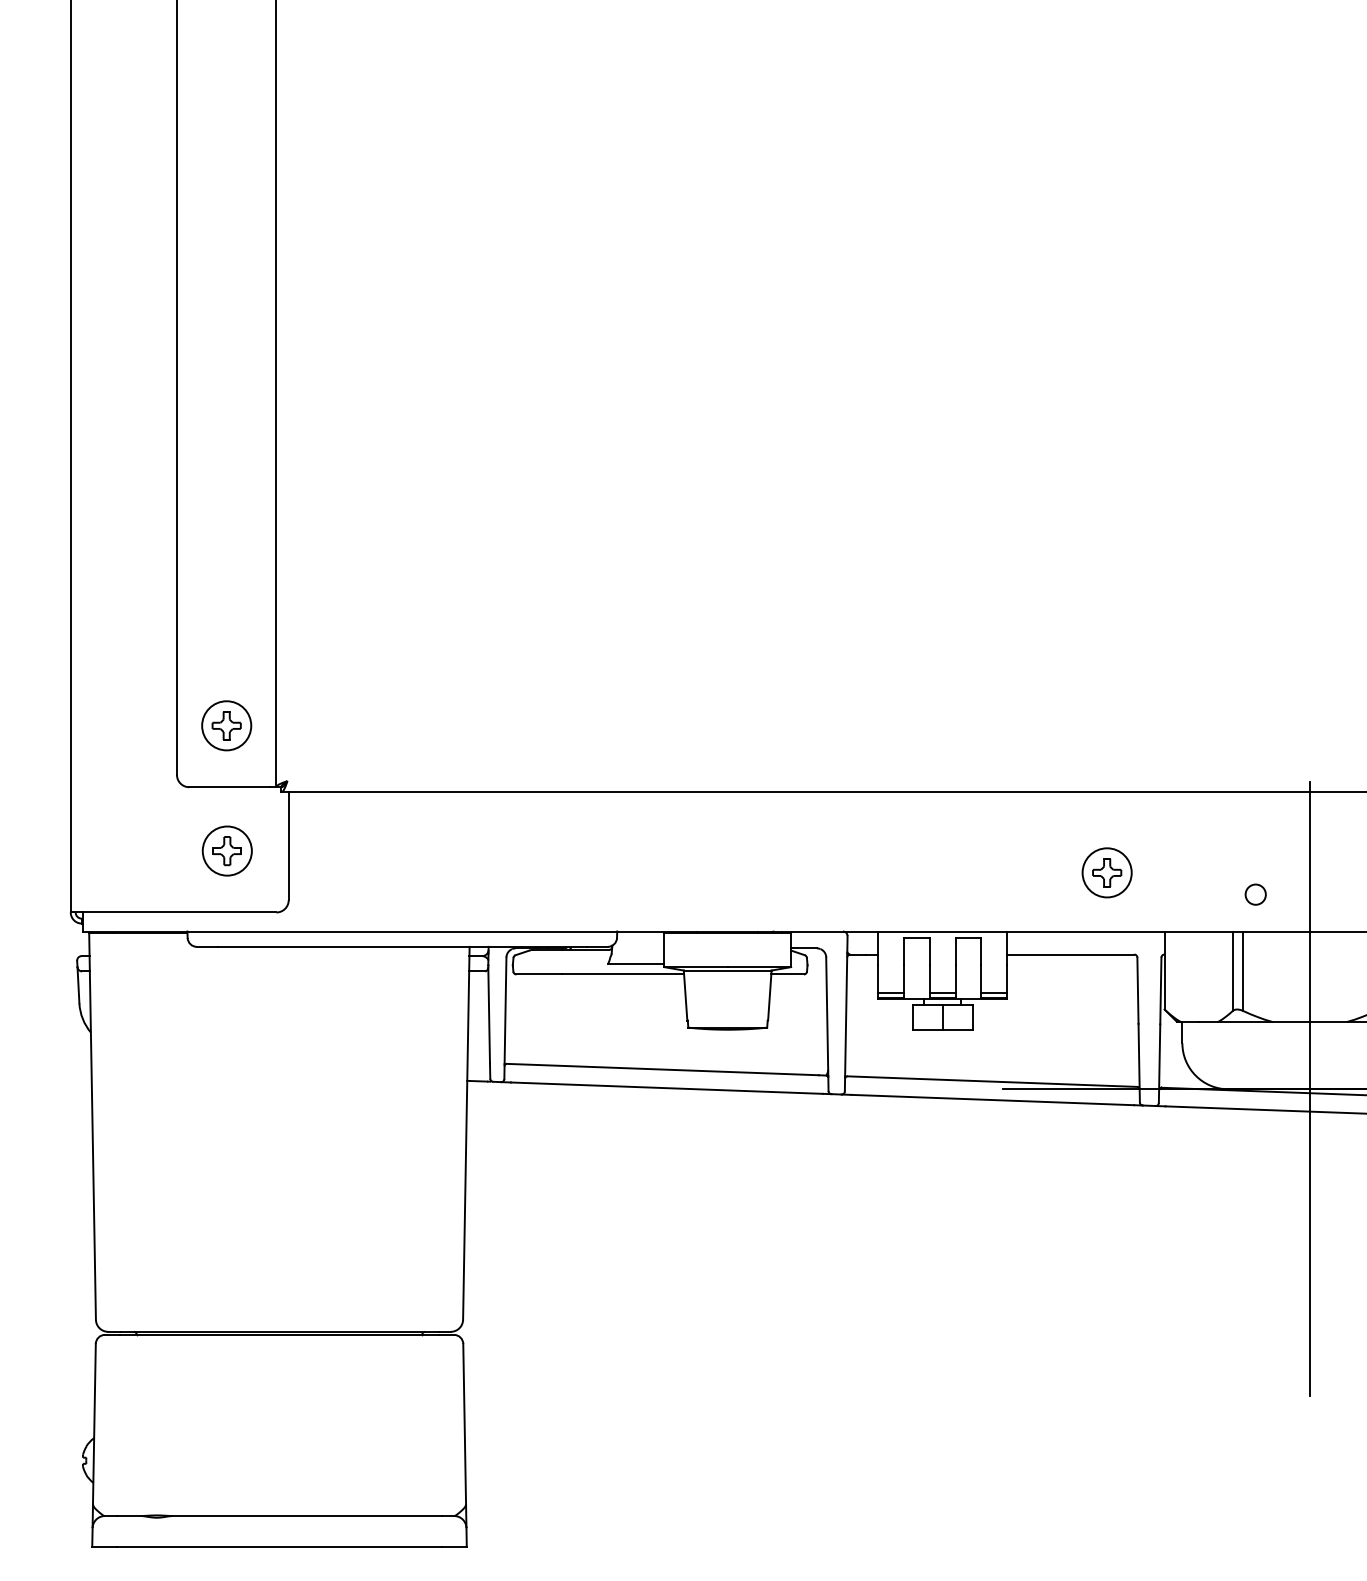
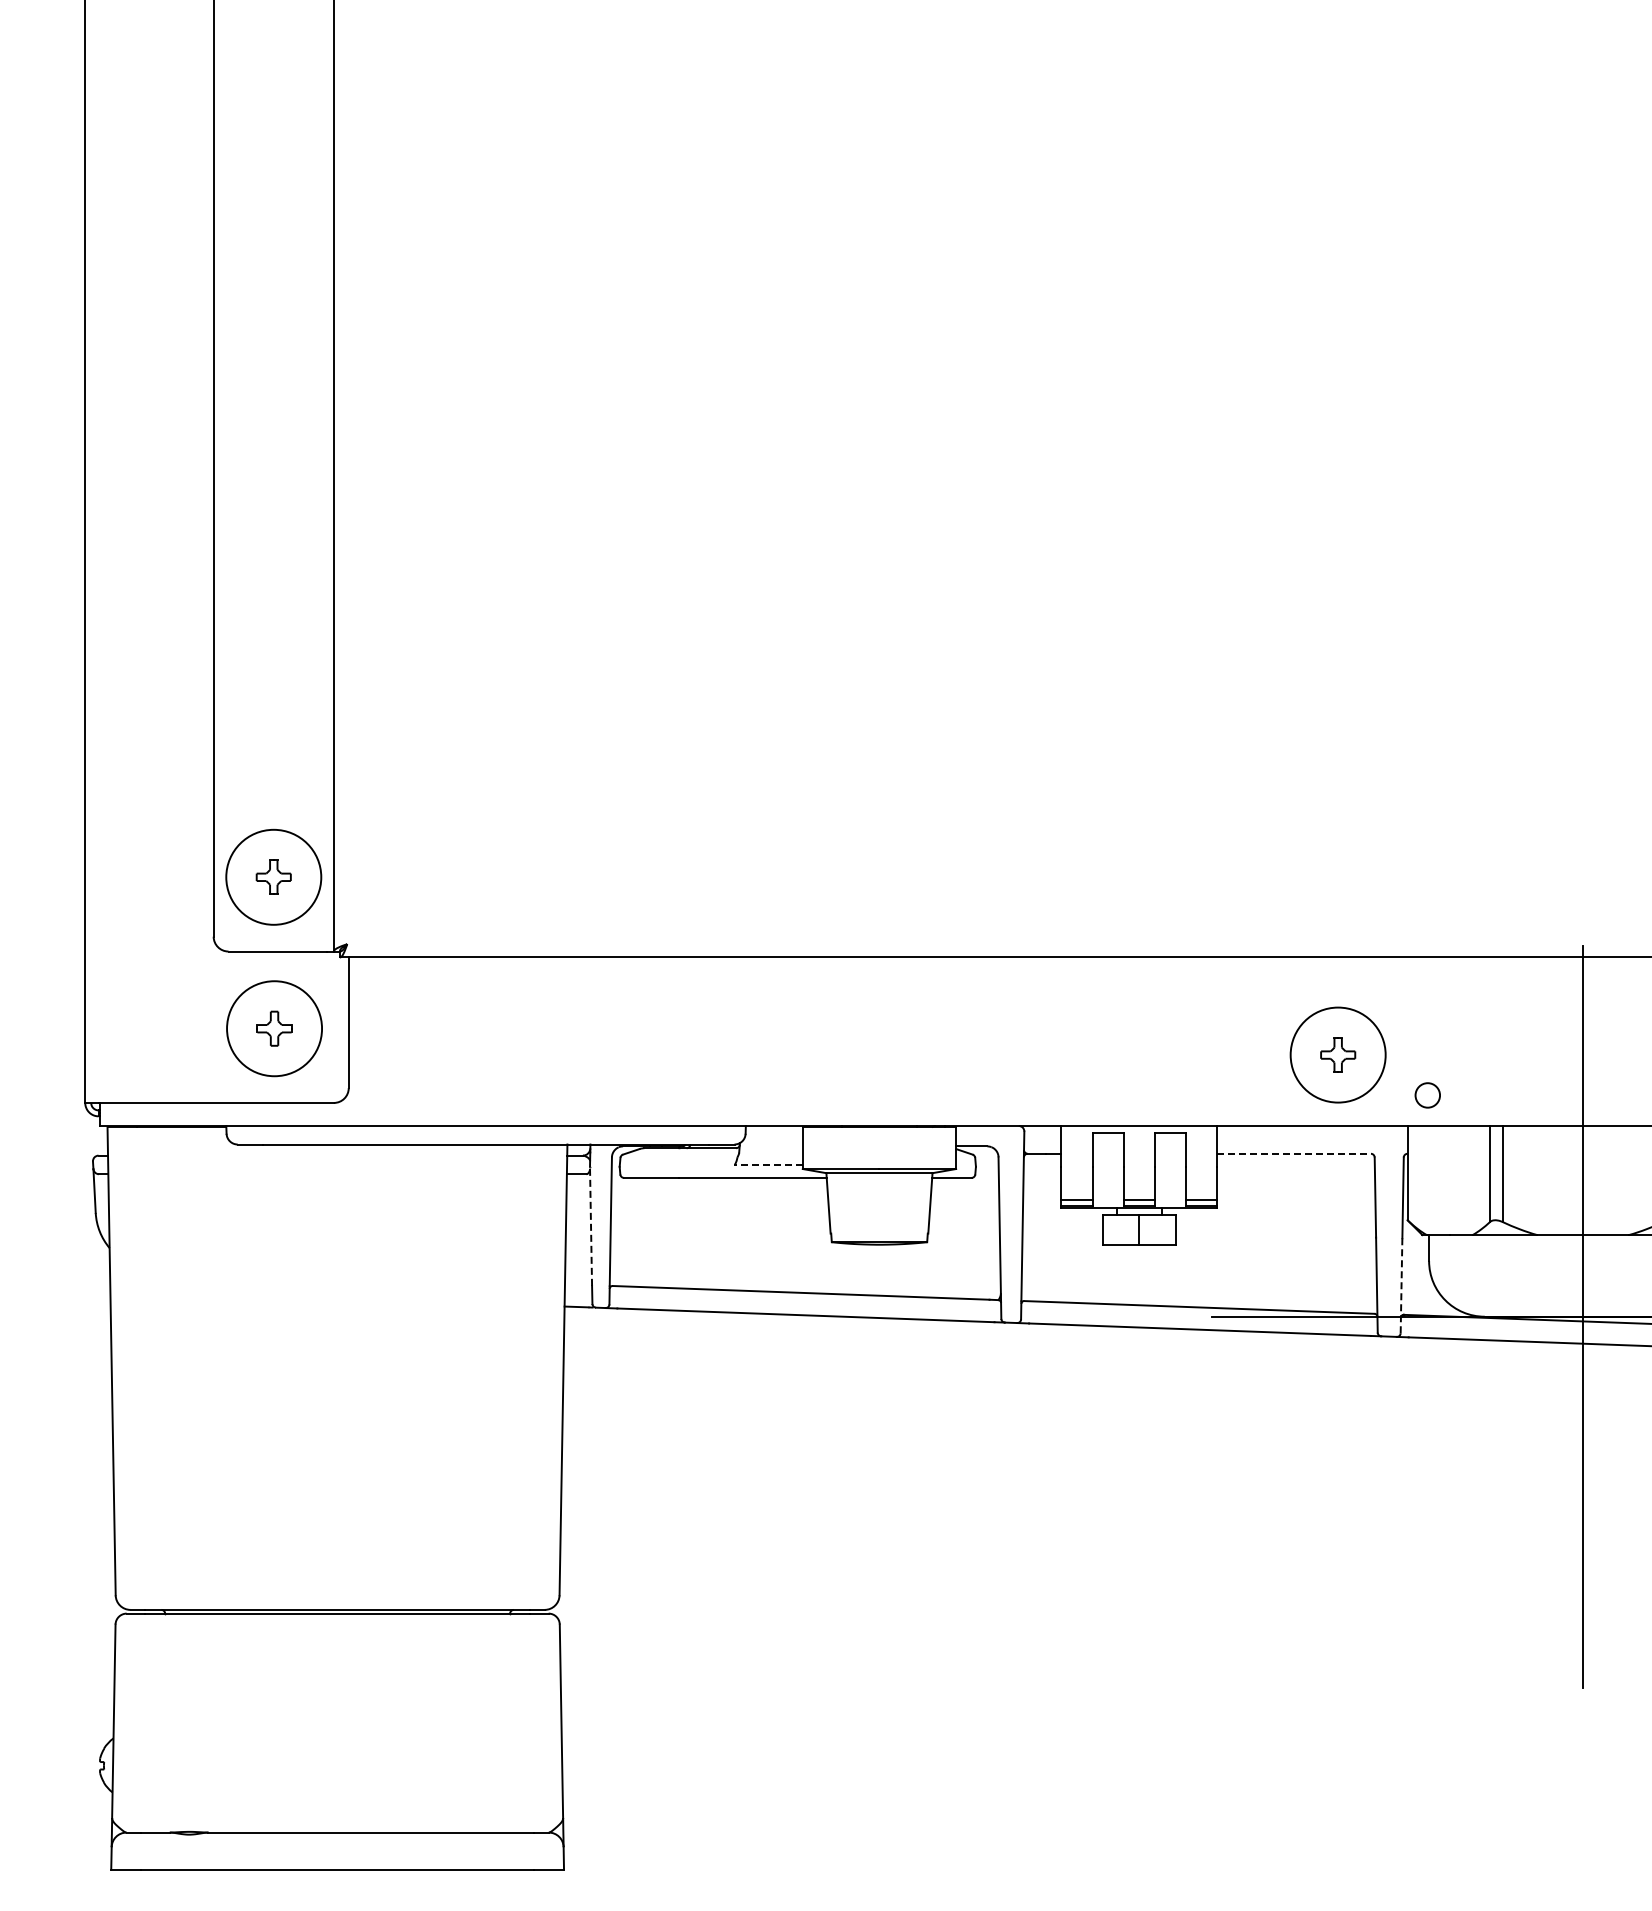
circle: (226, 725) -> (273, 877), size x1.6
circle: (227, 850) -> (274, 1028), size x1.6
circle: (1106, 872) -> (1337, 1054), size x1.6
circle: (1255, 894) -> (1427, 1095), moved
line: (1071, 954) -> (1294, 1153), solid -> dashed
line: (635, 963) -> (768, 1164), solid -> dashed
line: (489, 1013) -> (591, 1225), solid -> dashed
line: (1159, 1063) -> (1401, 1285), solid -> dashed

